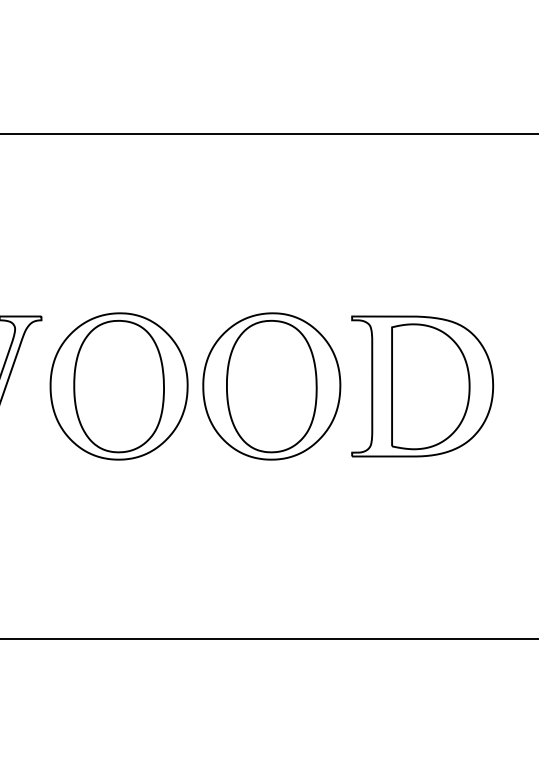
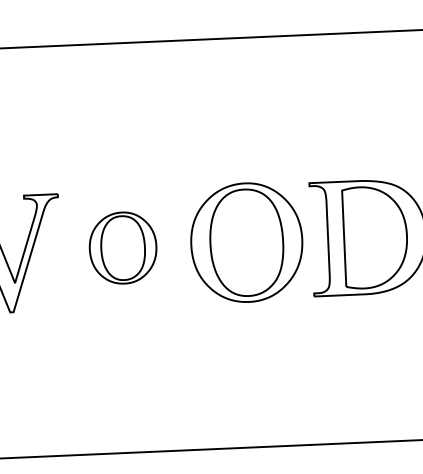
part: (118, 386) -> (122, 248), size x0.6

